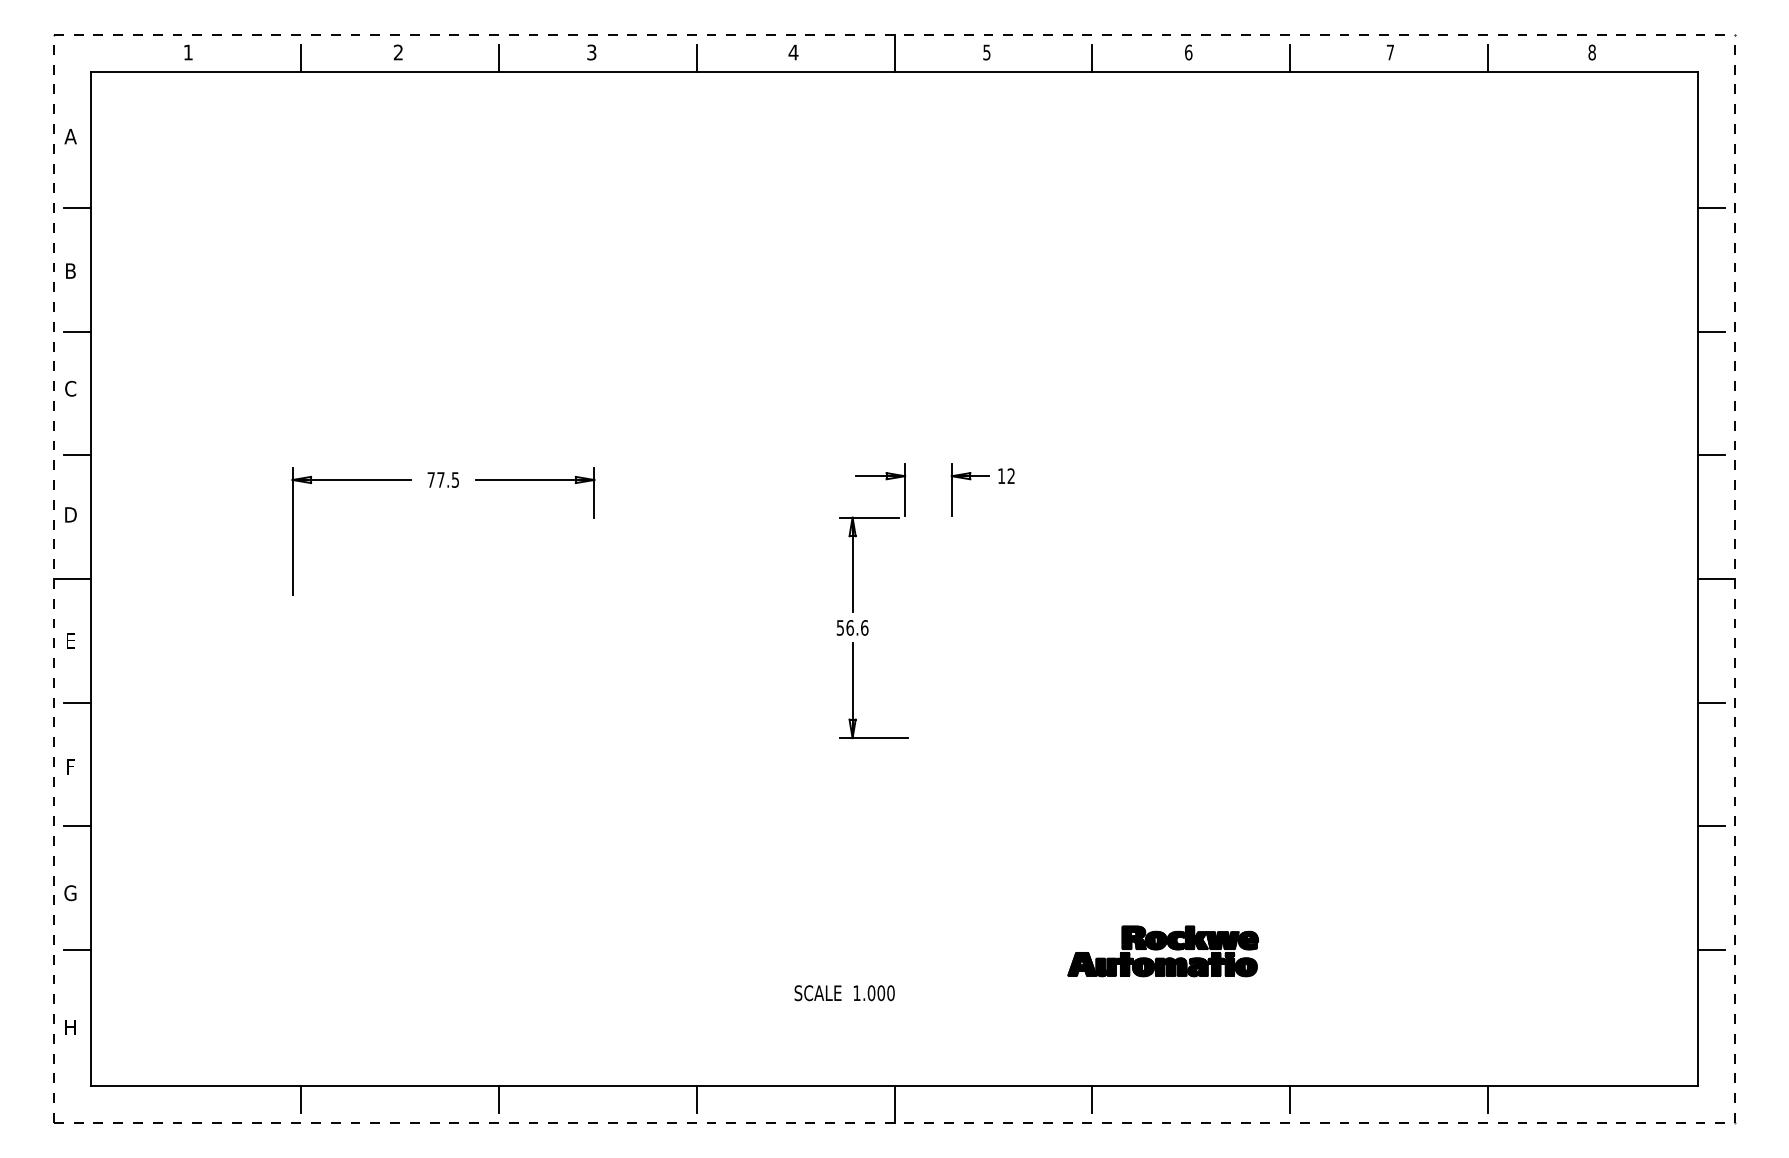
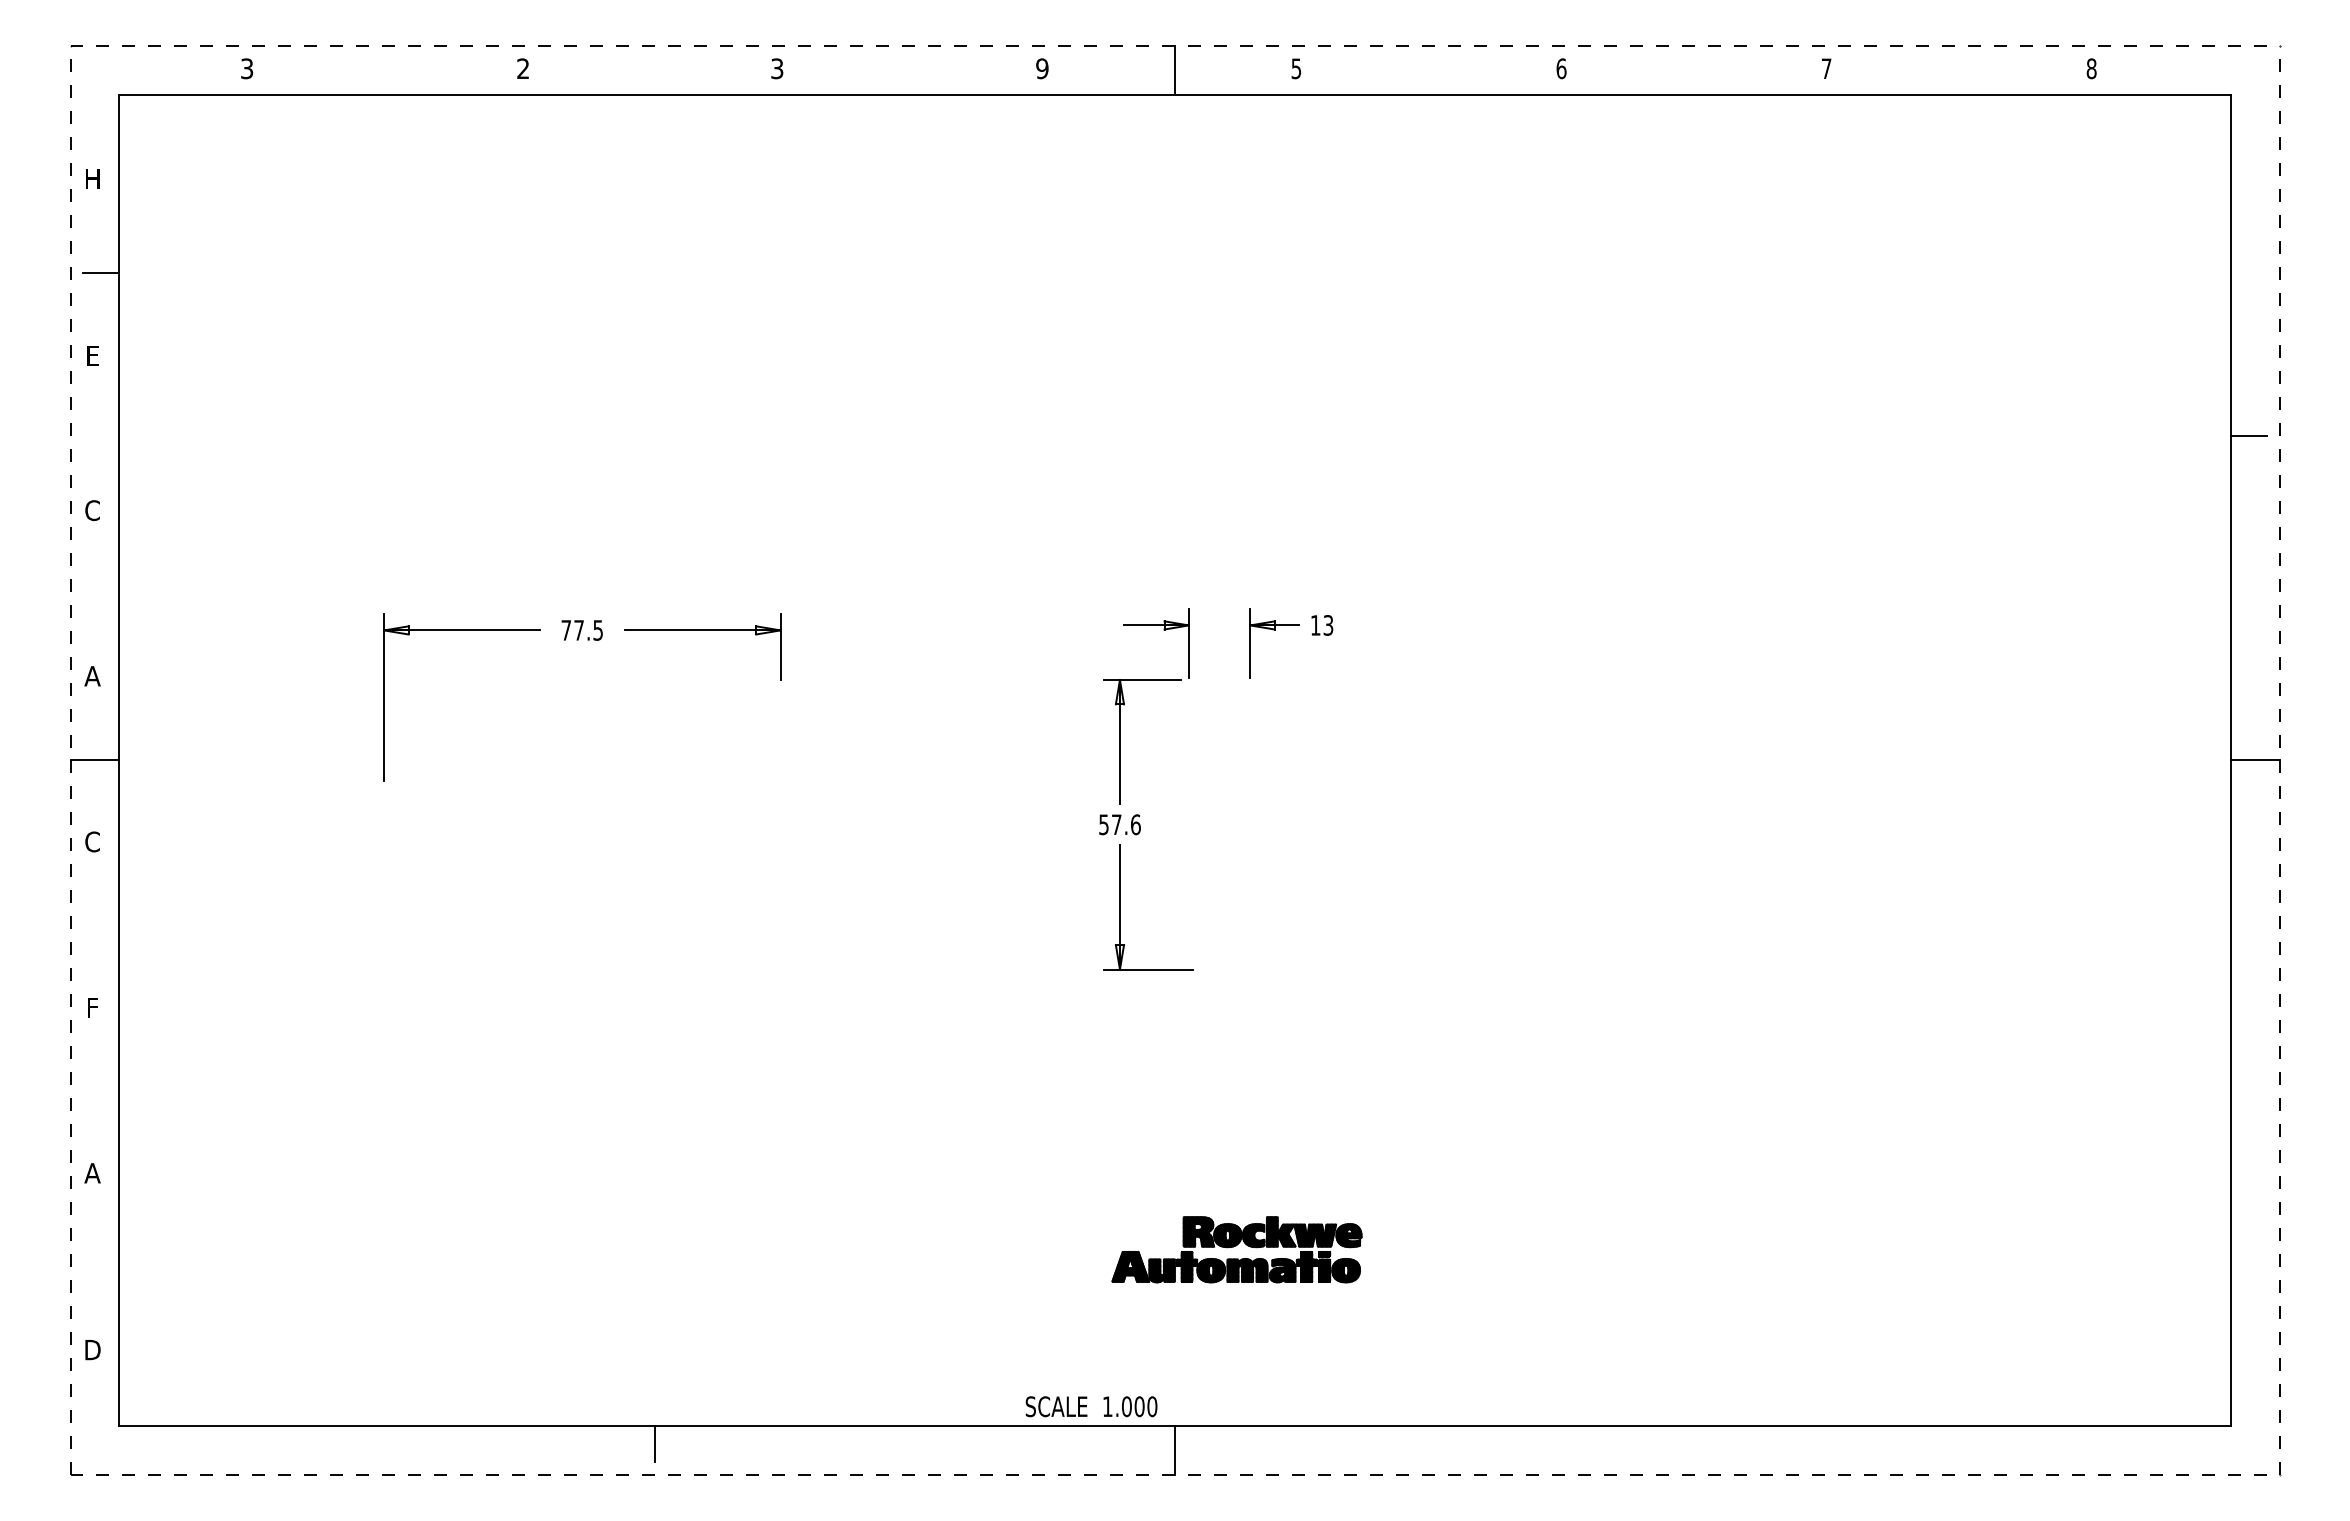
text: (188, 52) -> (247, 68), 1 -> 3
text: (792, 52) -> (1041, 68), 4 -> 9
line: (301, 58) -> (395, 76), removed
line: (499, 58) -> (655, 76), removed
line: (696, 58) -> (915, 76), removed
line: (1092, 58) -> (1434, 76), removed
line: (1289, 58) -> (1694, 76), removed
line: (1487, 58) -> (1954, 76), removed
text: (70, 136) -> (92, 179), A -> H
line: (1711, 208) -> (2248, 273), removed
text: (70, 270) -> (92, 355), B -> E
line: (77, 331) -> (101, 435), removed
line: (77, 455) -> (101, 598), removed
line: (1711, 455) -> (2248, 598), removed
text: (1011, 476) -> (1328, 625), 12 -> 13
text: (70, 515) -> (92, 676), D -> A
text: (849, 627) -> (1116, 824), 56.6 -> 57.6
text: (70, 640) -> (92, 841), E -> C
line: (77, 702) -> (101, 922), removed
line: (1711, 702) -> (2248, 922), removed
line: (77, 826) -> (101, 1085), removed
line: (1711, 826) -> (2248, 1085), removed
text: (70, 892) -> (92, 1172), G -> A
line: (77, 949) -> (101, 1247), removed
line: (1711, 949) -> (2248, 1247), removed
part: (1162, 951) -> (1236, 1249), moved
text: (844, 993) -> (1091, 1406), moved
text: (70, 1028) -> (92, 1350), H -> D
line: (301, 1099) -> (395, 1444), removed
line: (696, 1099) -> (915, 1444), removed
line: (1092, 1099) -> (1434, 1444), removed
line: (1289, 1099) -> (1694, 1444), removed
line: (1487, 1099) -> (1954, 1444), removed

